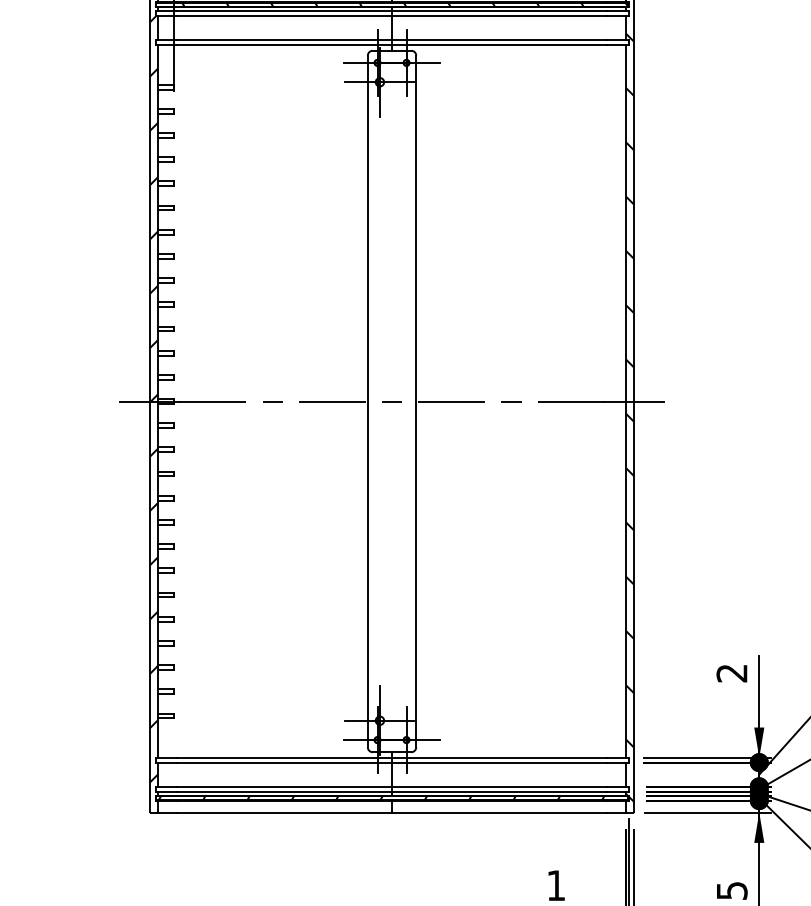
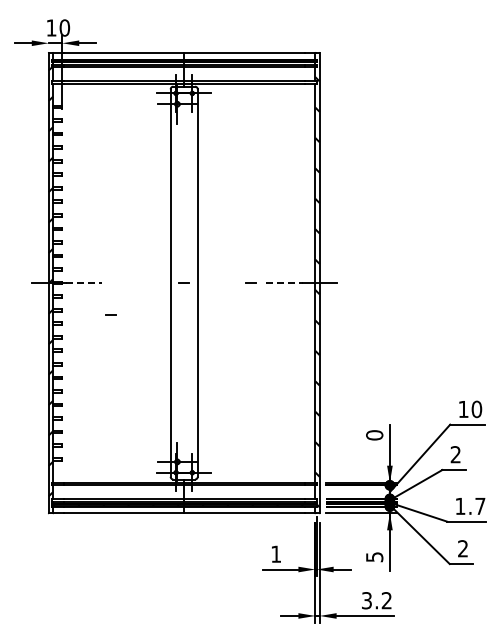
line: (271, 400) -> (110, 314), moved
line: (214, 402) -> (84, 283), solid -> dashed
line: (331, 402) -> (150, 283), removed
line: (451, 402) -> (217, 283), removed
line: (572, 402) -> (285, 283), solid -> dashed
text: (731, 673) -> (374, 435), 2 -> 0

